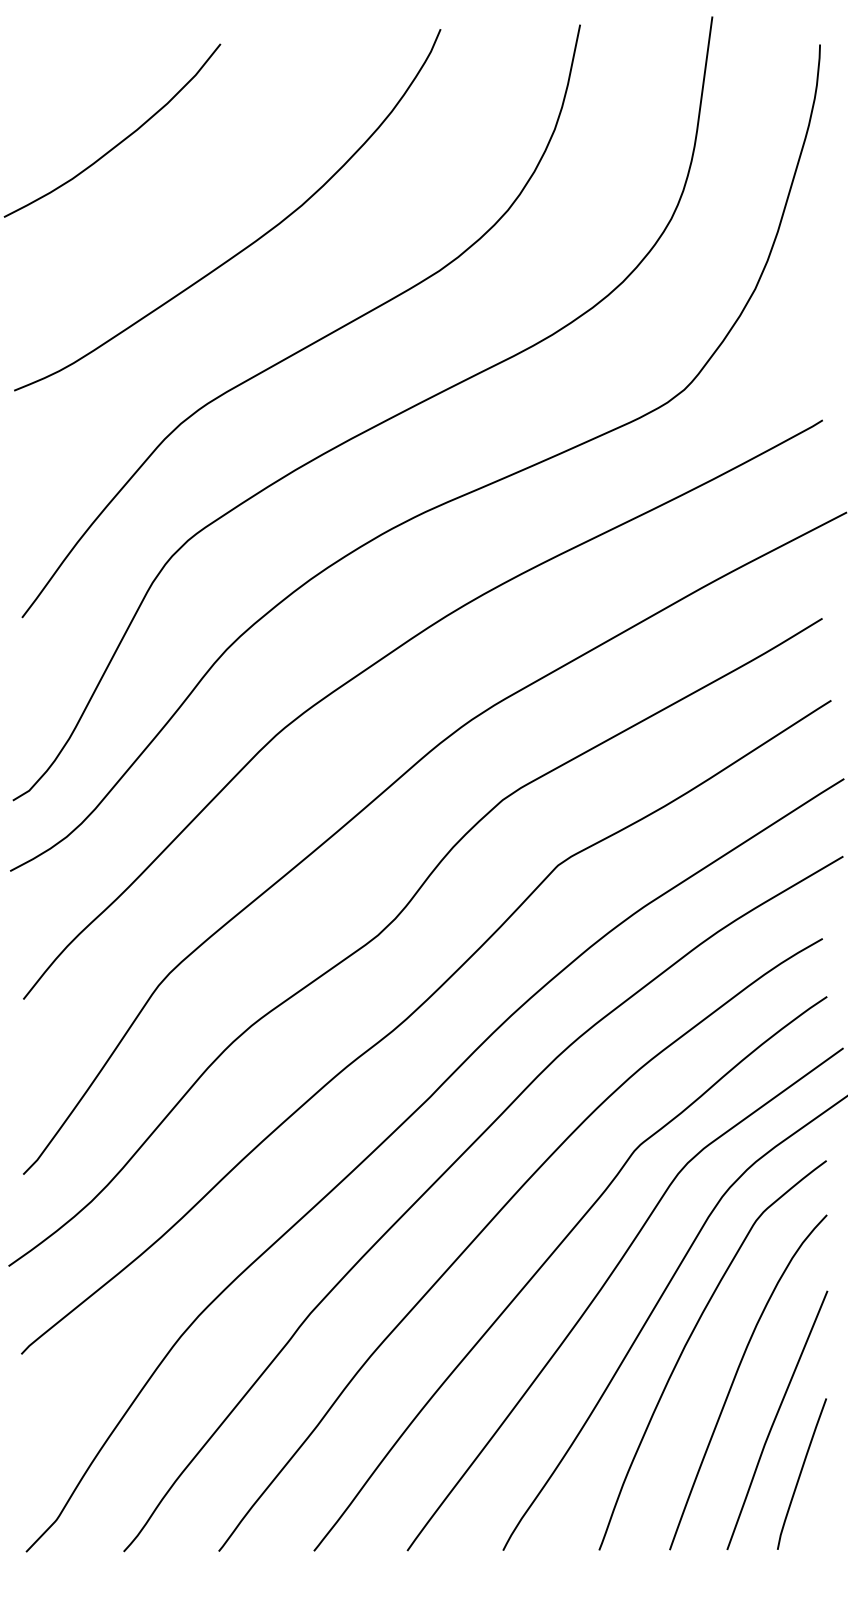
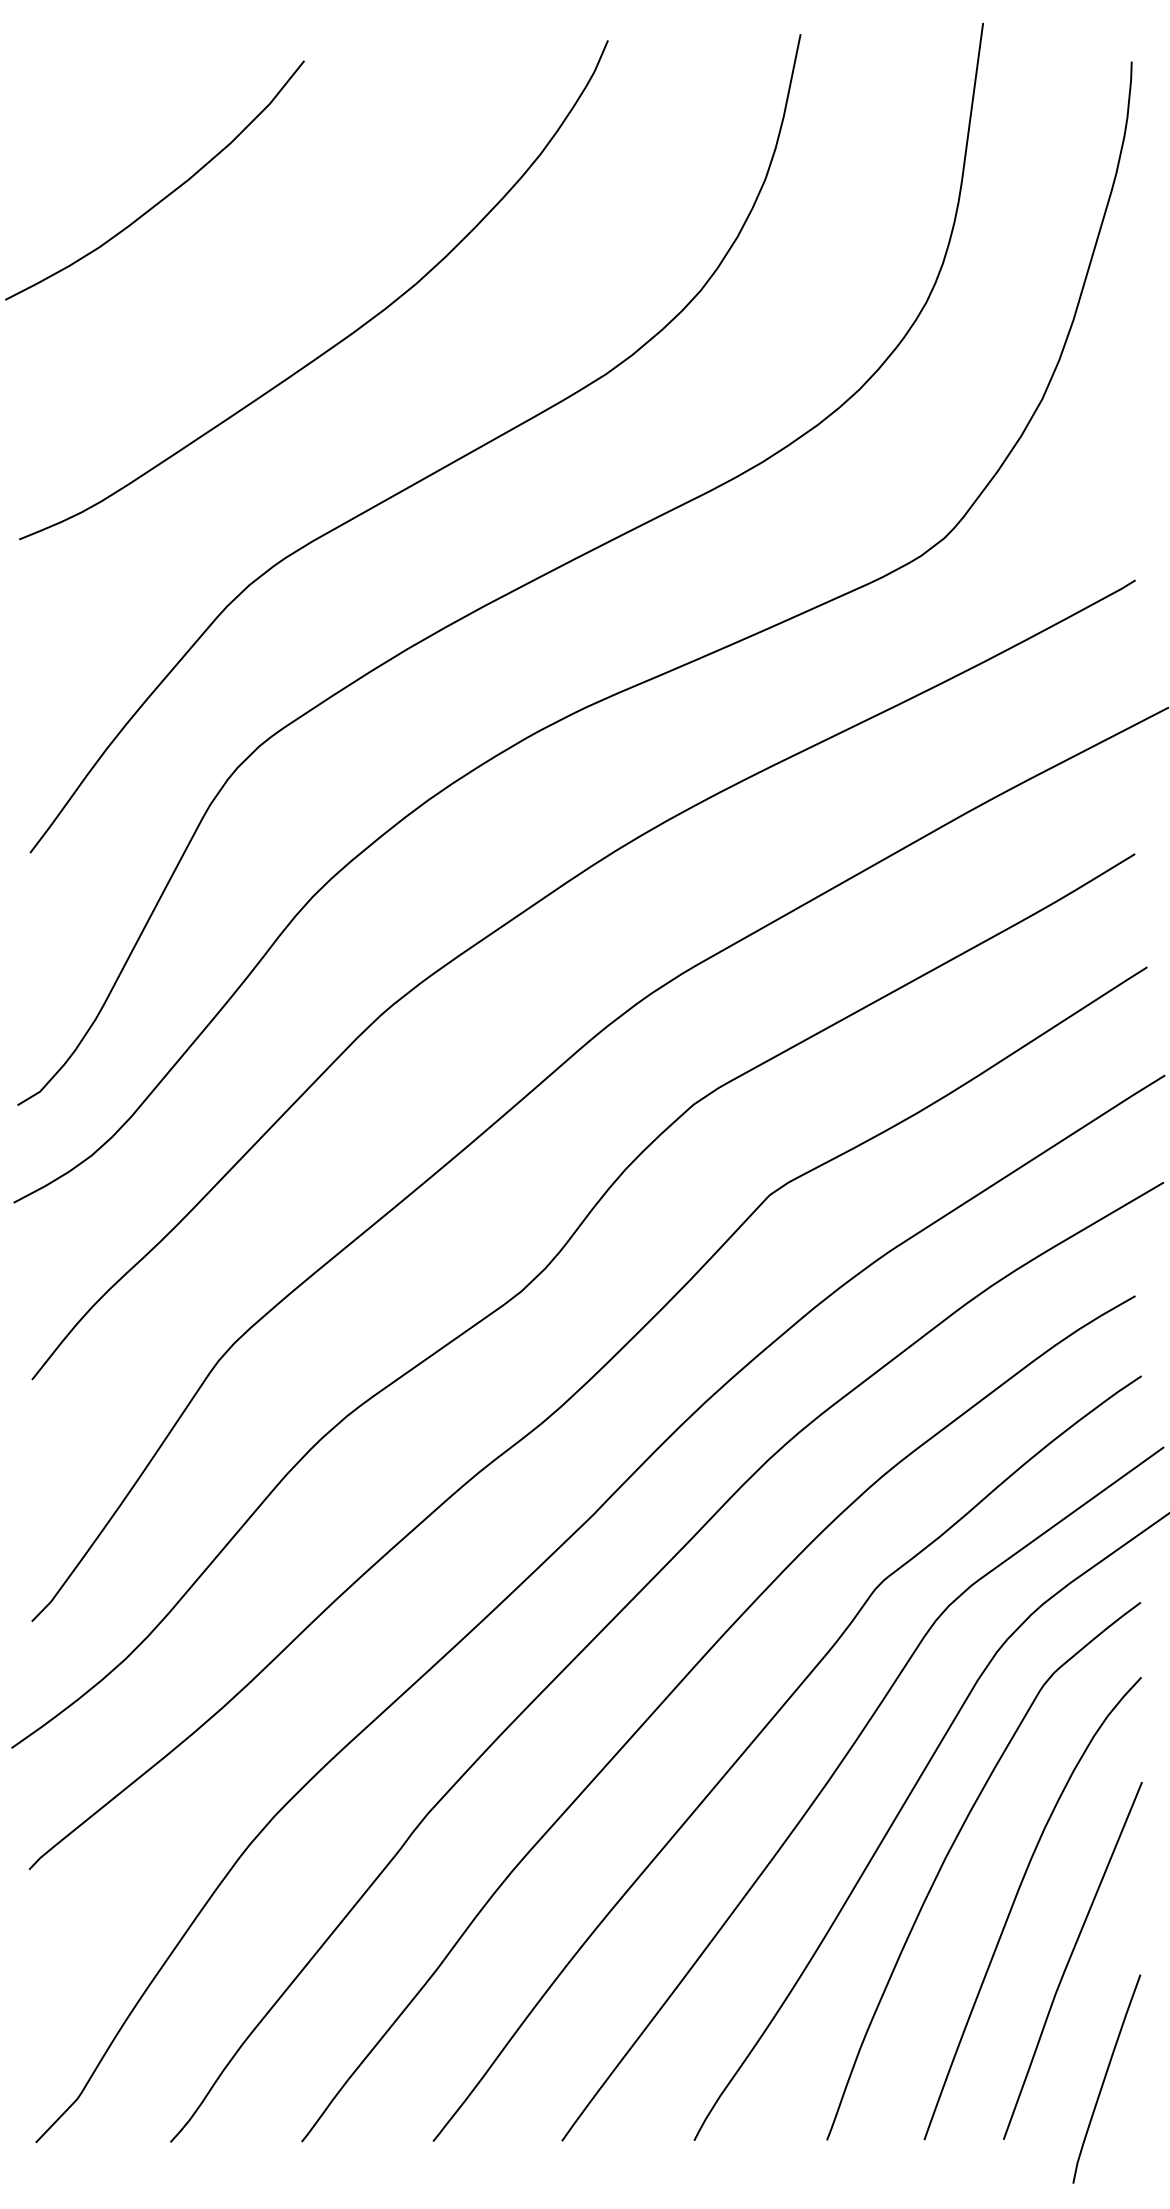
curve: (801, 1473) -> (1105, 2078), moved

